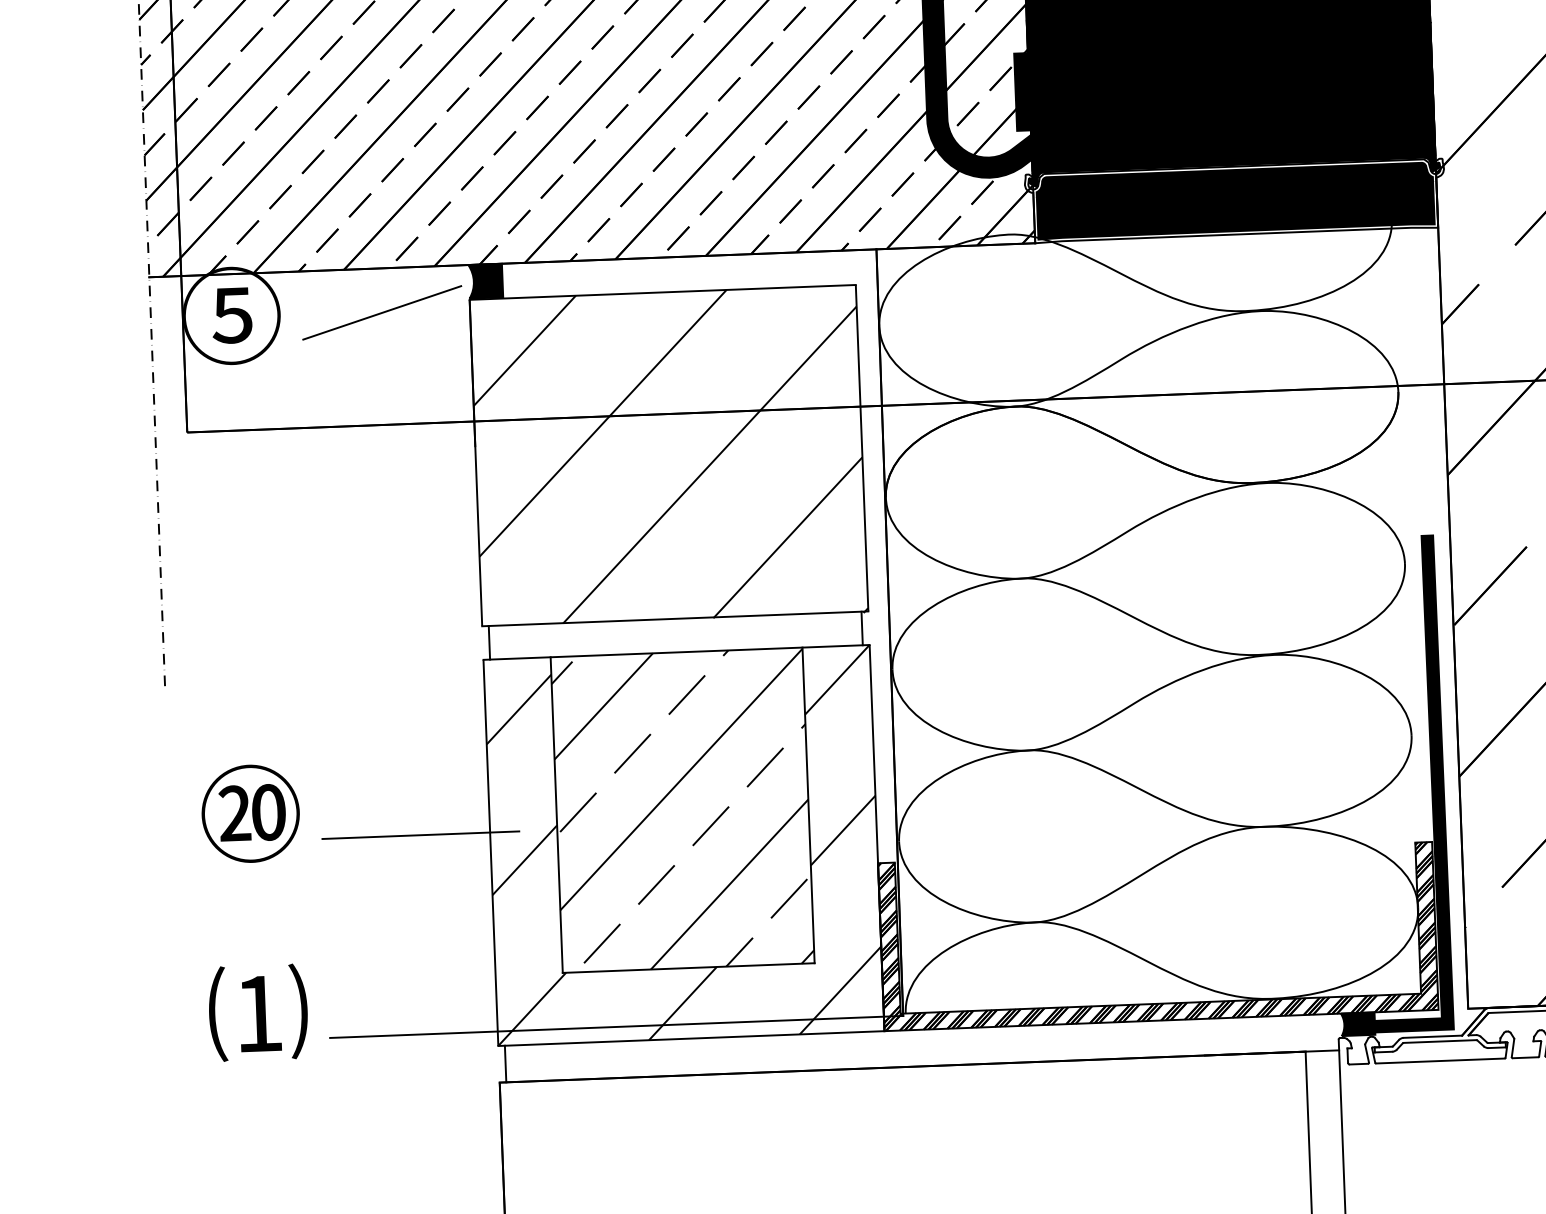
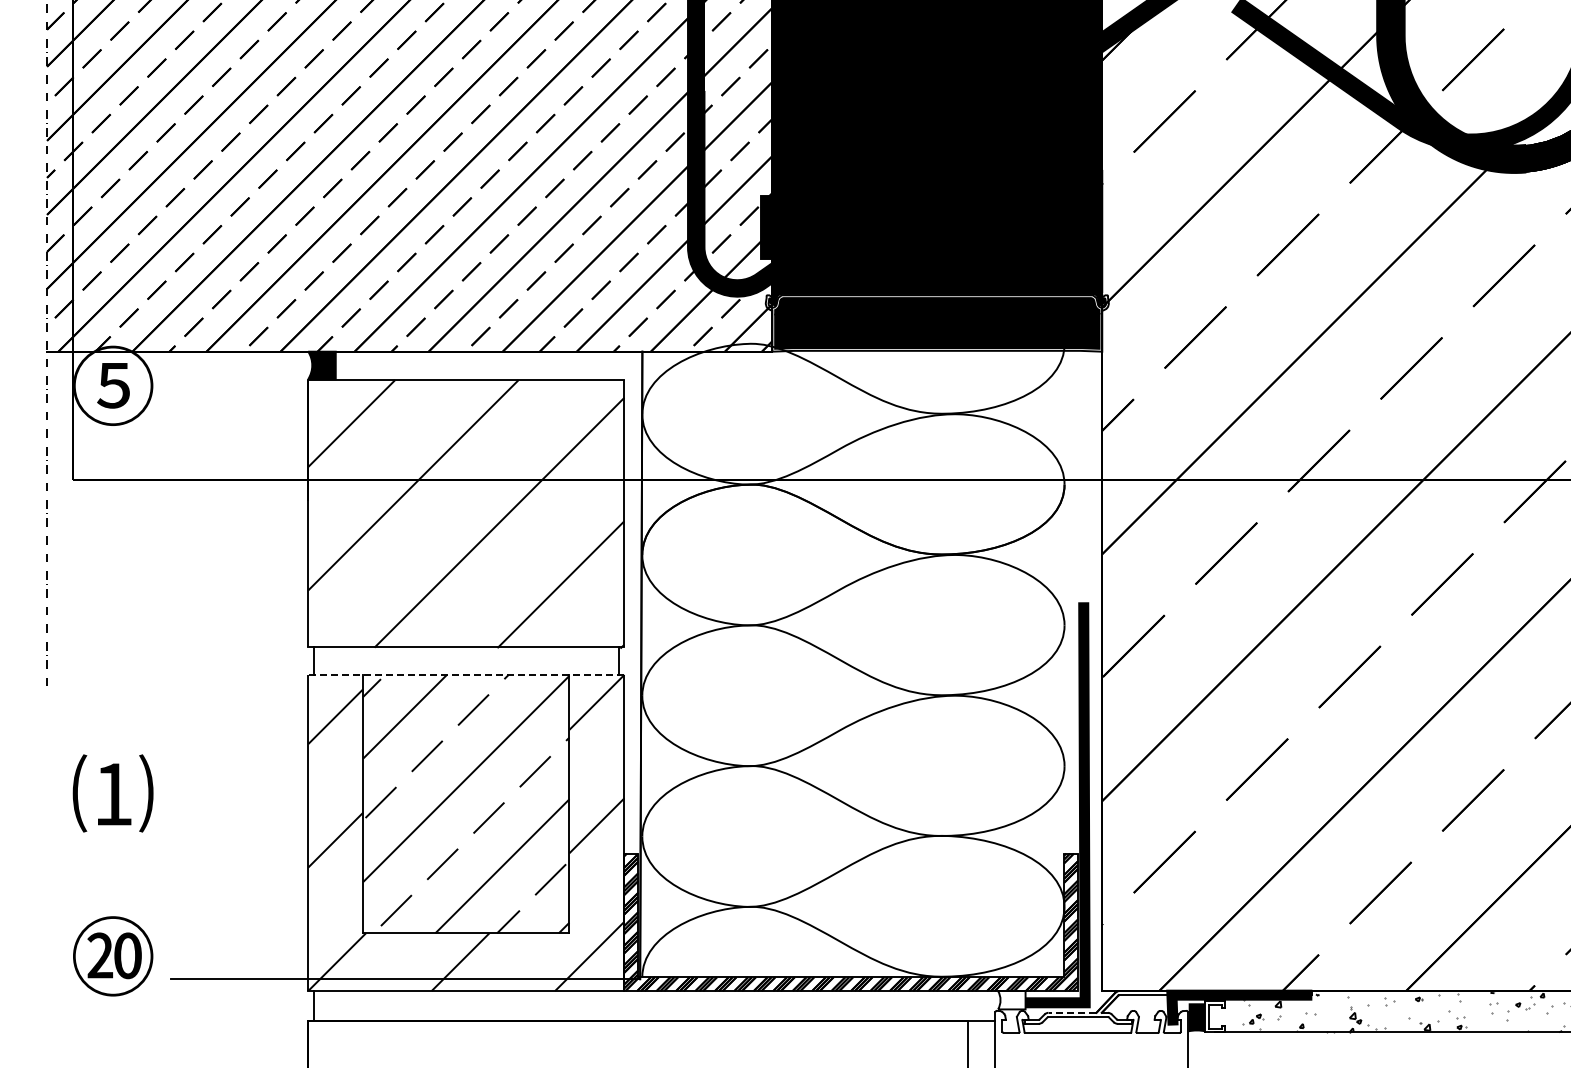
line: (382, 312) -> (236, 387), removed
line: (675, 651) -> (465, 674), solid -> dashed
text: (249, 813) -> (112, 793), ⑳ -> ⑴
line: (420, 835) -> (251, 816), removed
text: (257, 1012) -> (112, 956), ⑴ -> ⑳
fill: (1357, 1024) -> (1011, 1000), removed
line: (1432, 1036) -> (1072, 1012), solid -> dashed

